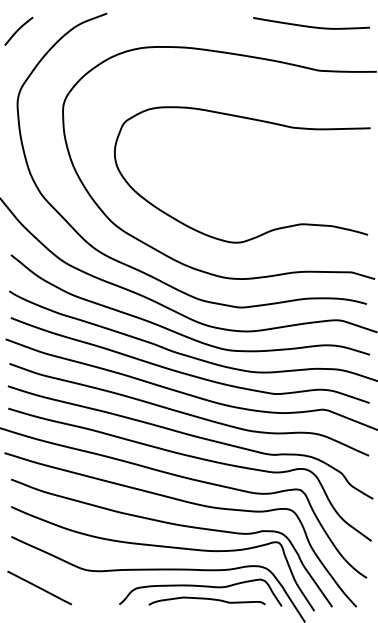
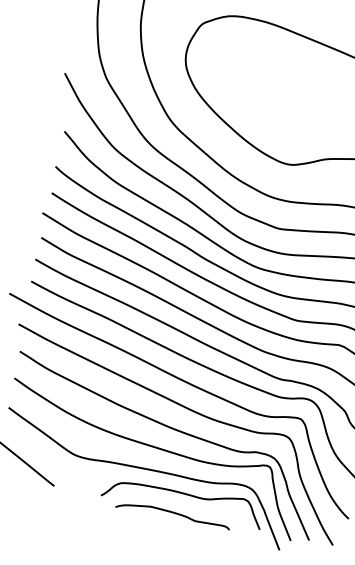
curve: (206, 599) -> (173, 513), moved

